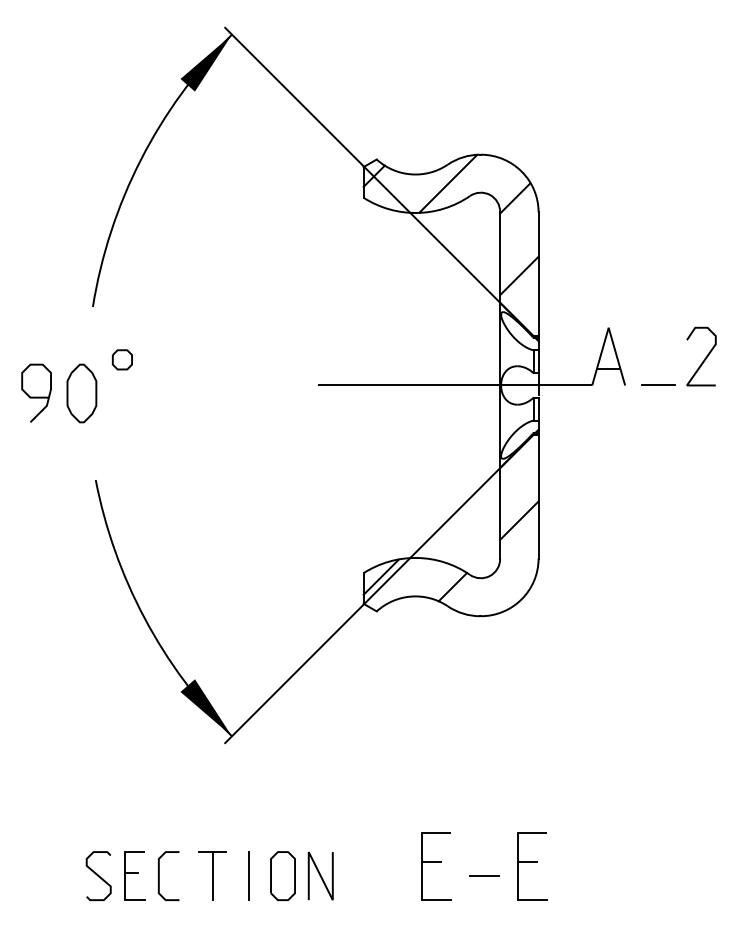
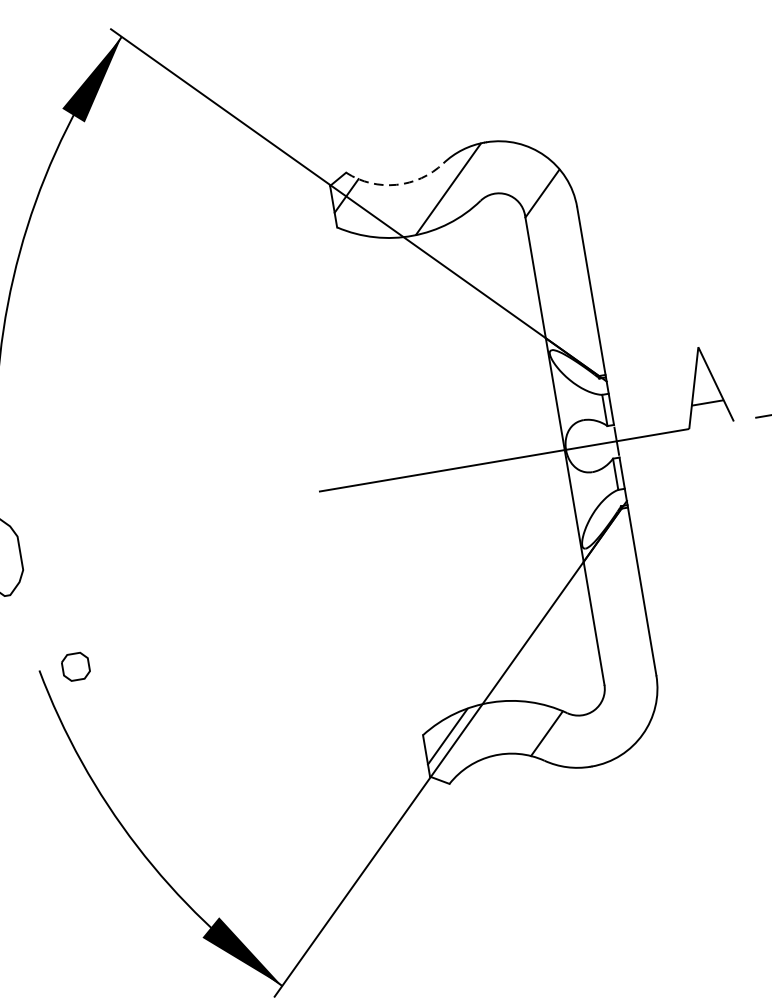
arc: (411, 174) -> (396, 185), solid -> dashed
line: (519, 275) -> (565, 296), removed
part: (121, 359) -> (74, 666), moved
line: (519, 520) -> (621, 628), removed

